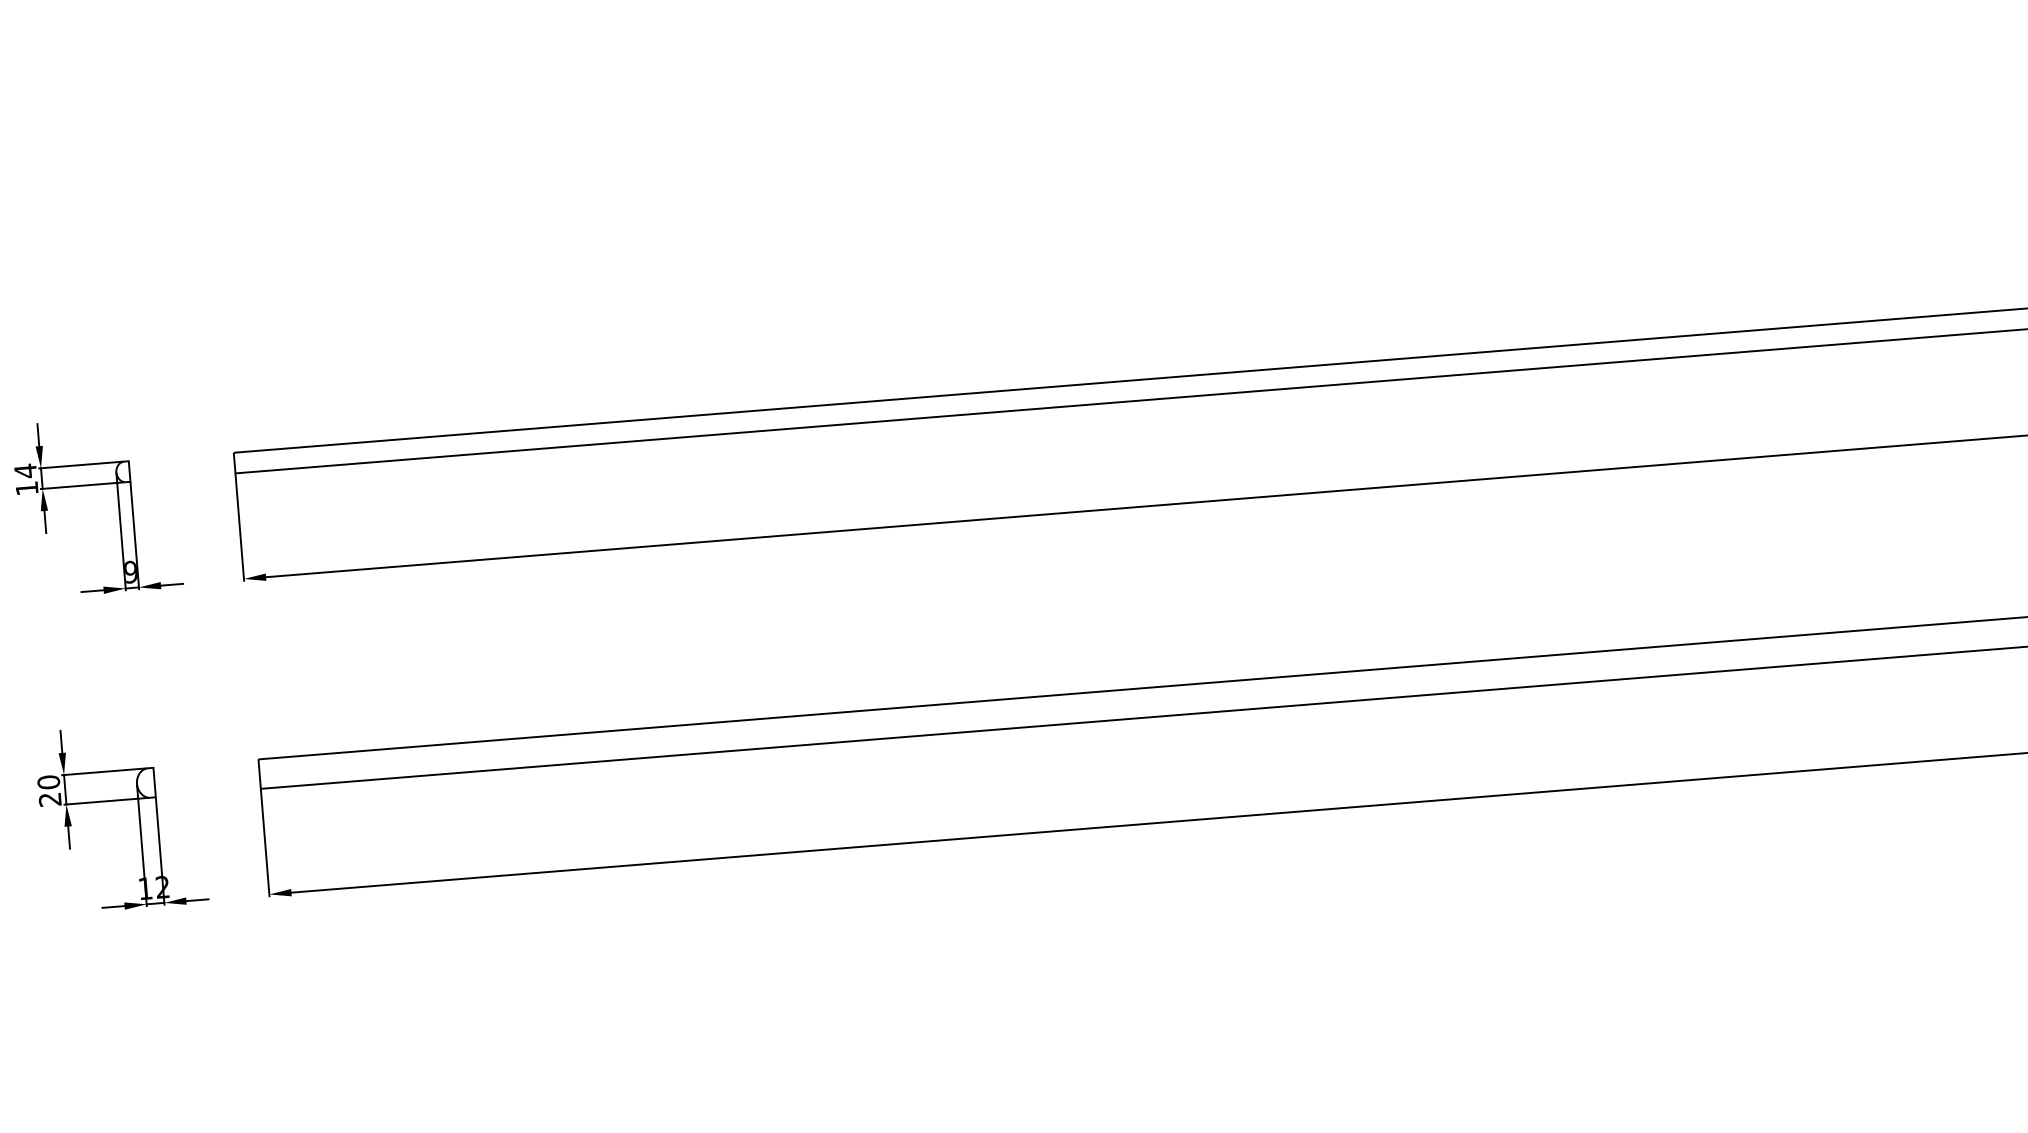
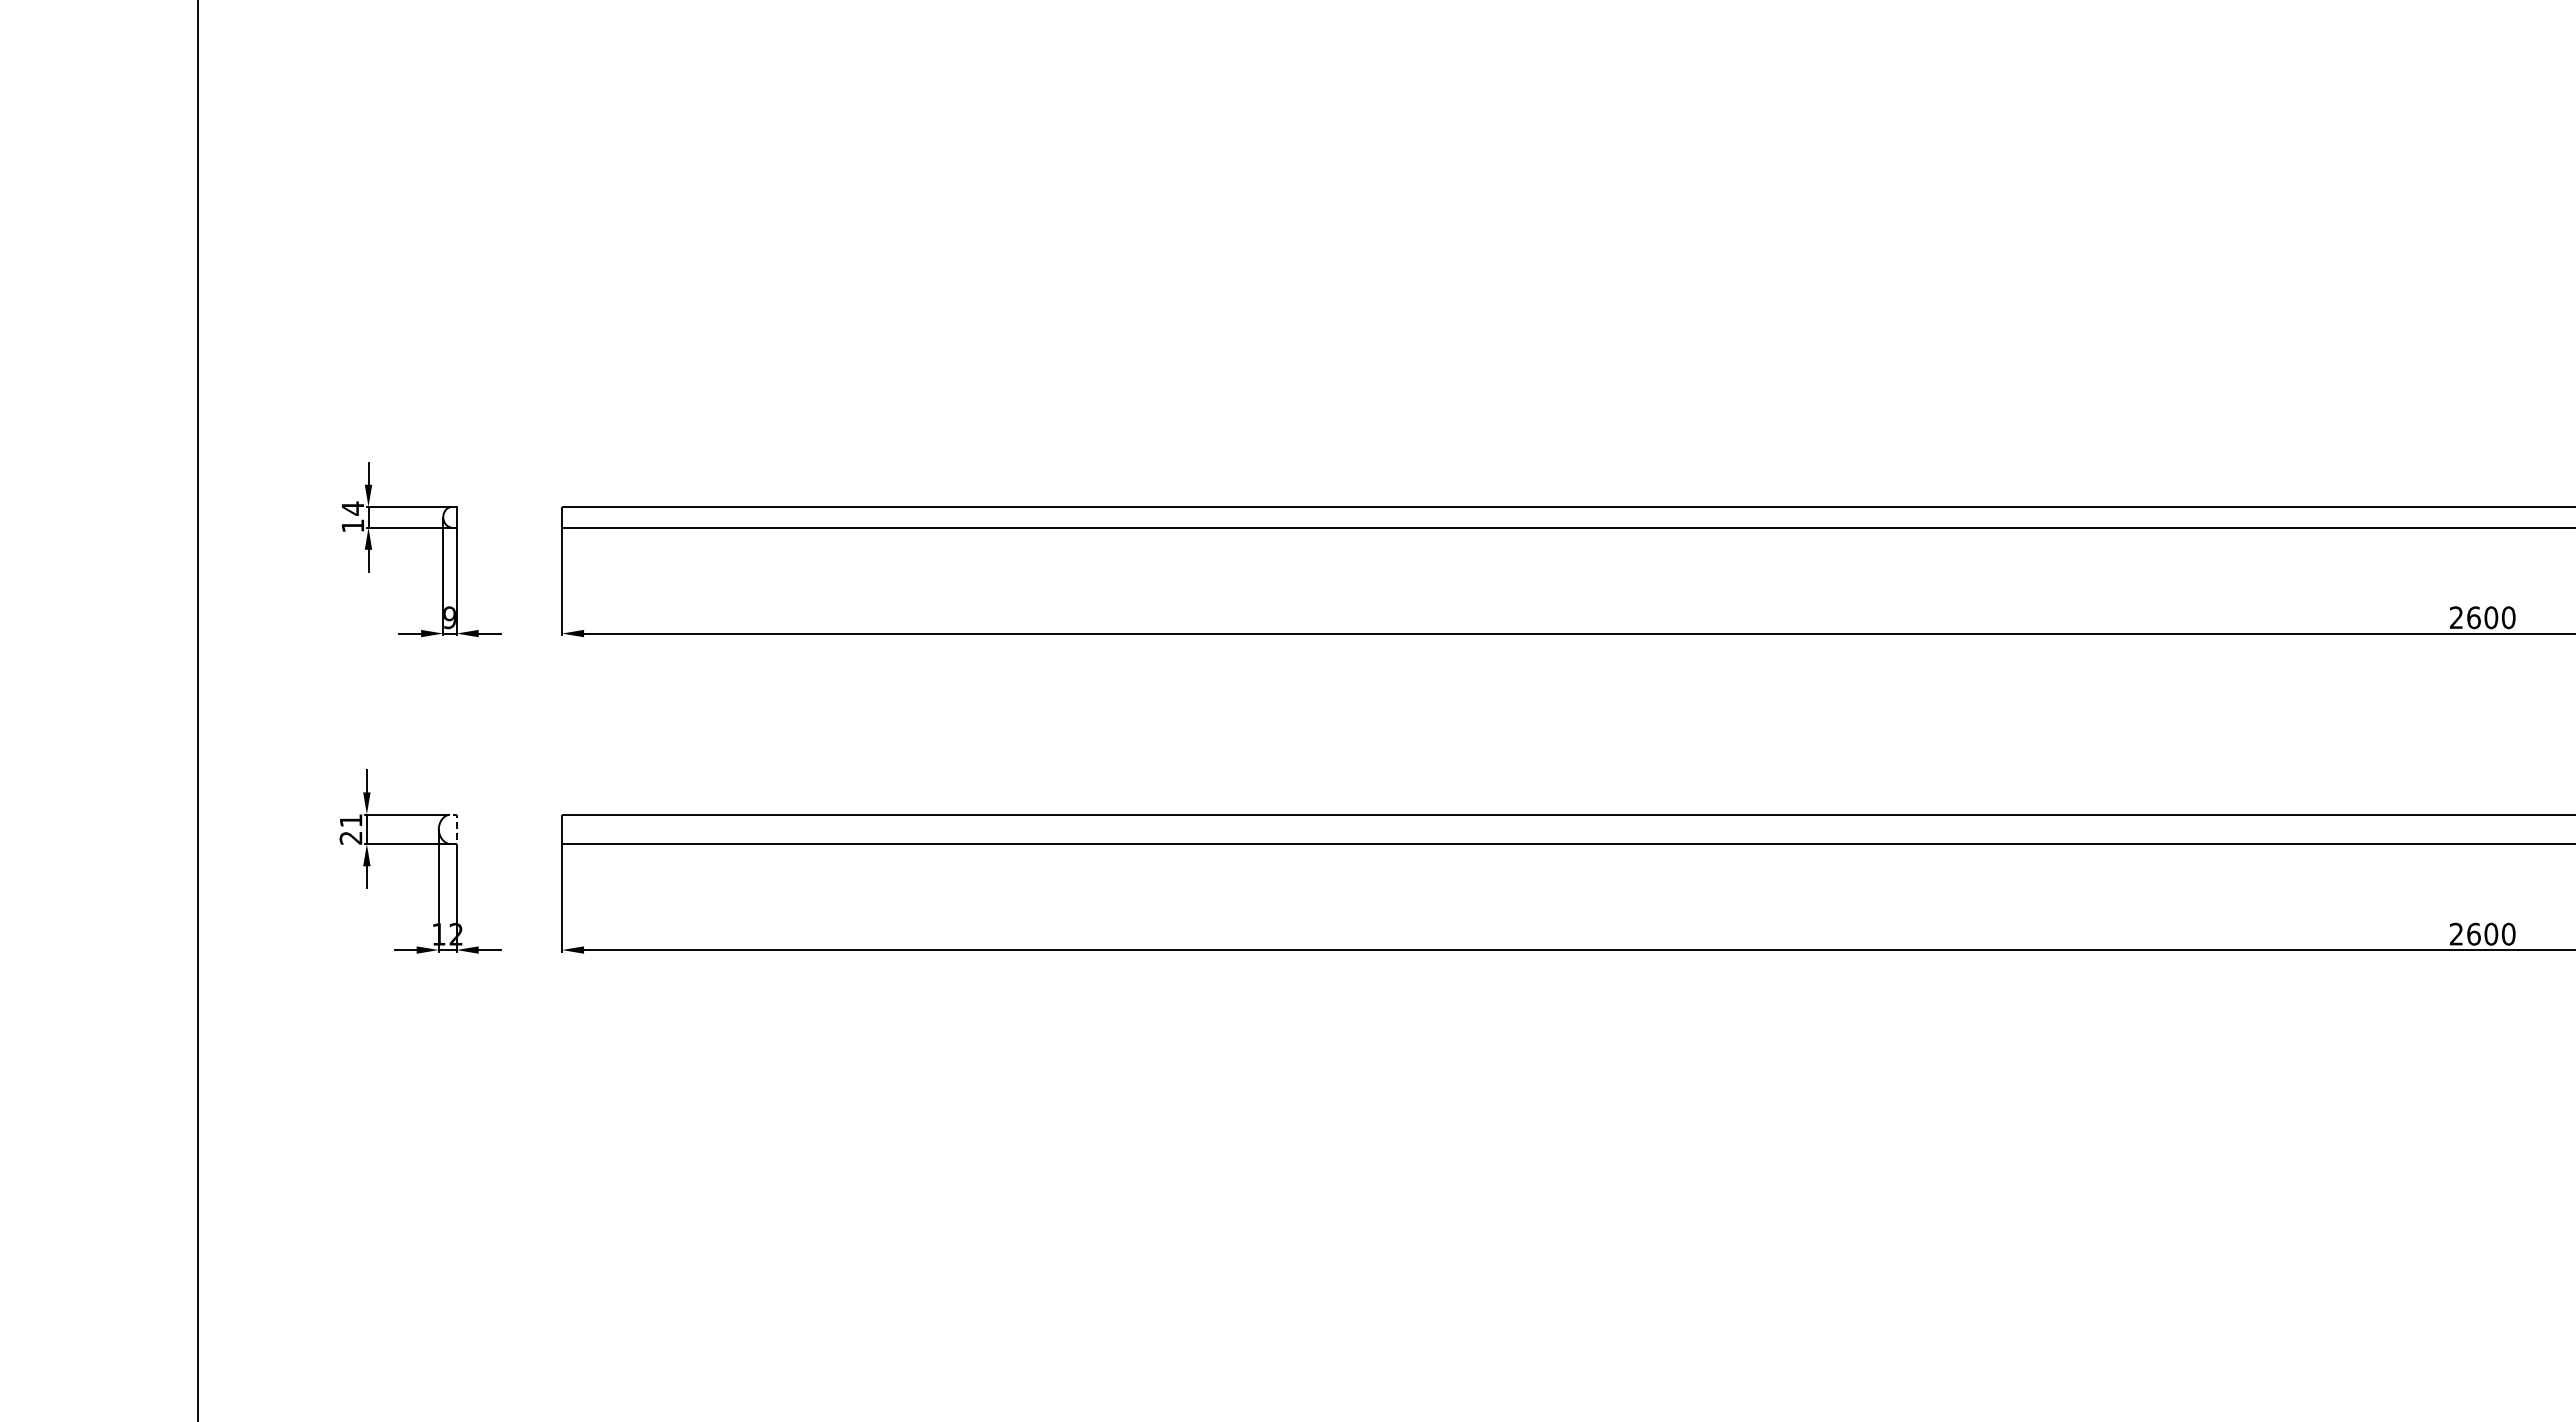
text: (48, 782) -> (350, 820), 20 -> 21
line: (154, 782) -> (456, 829), solid -> dashed

